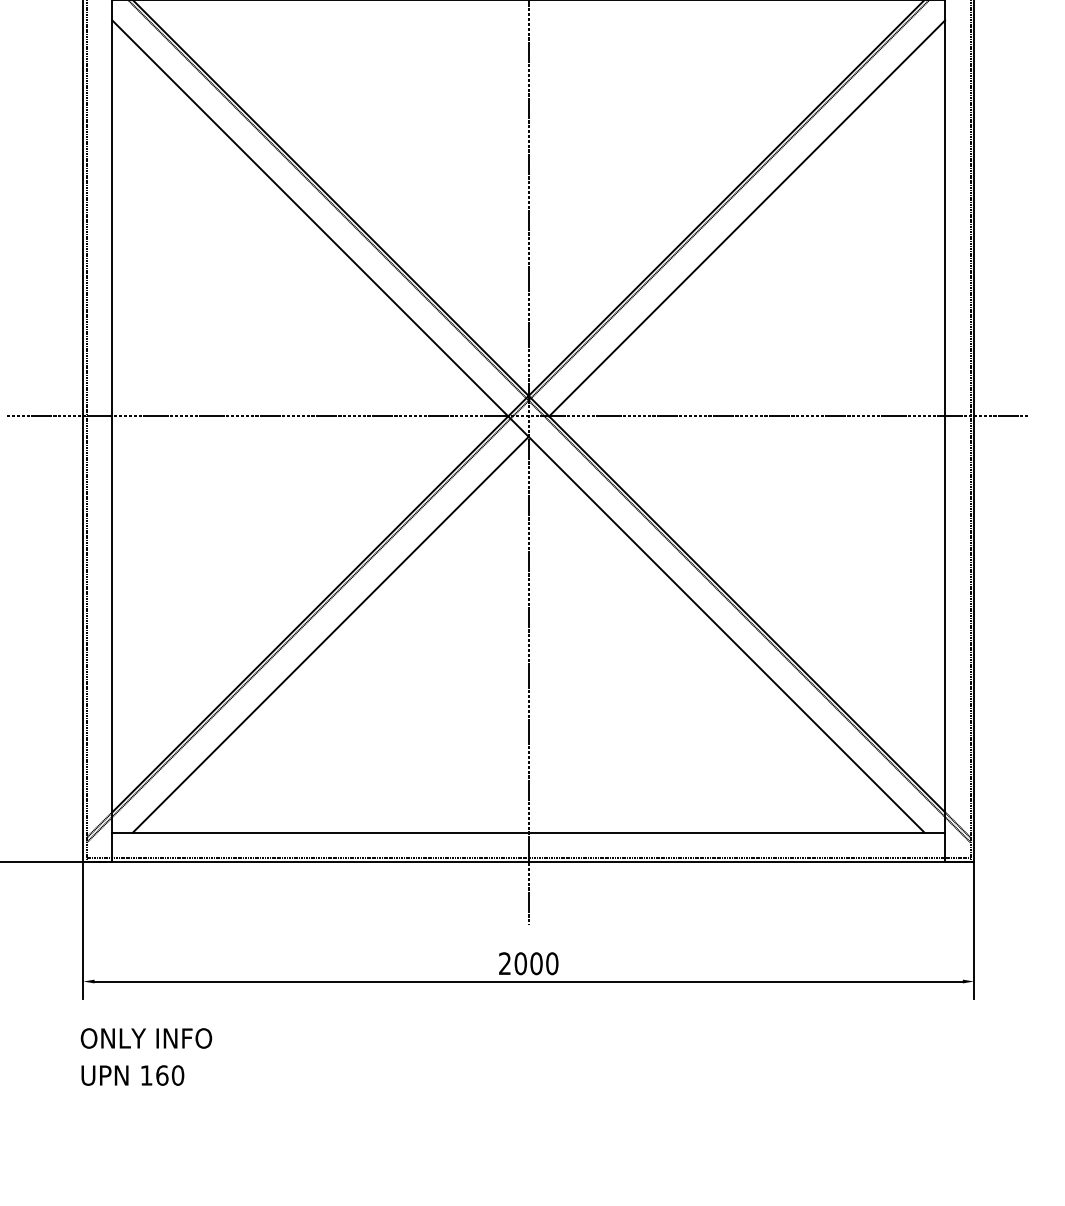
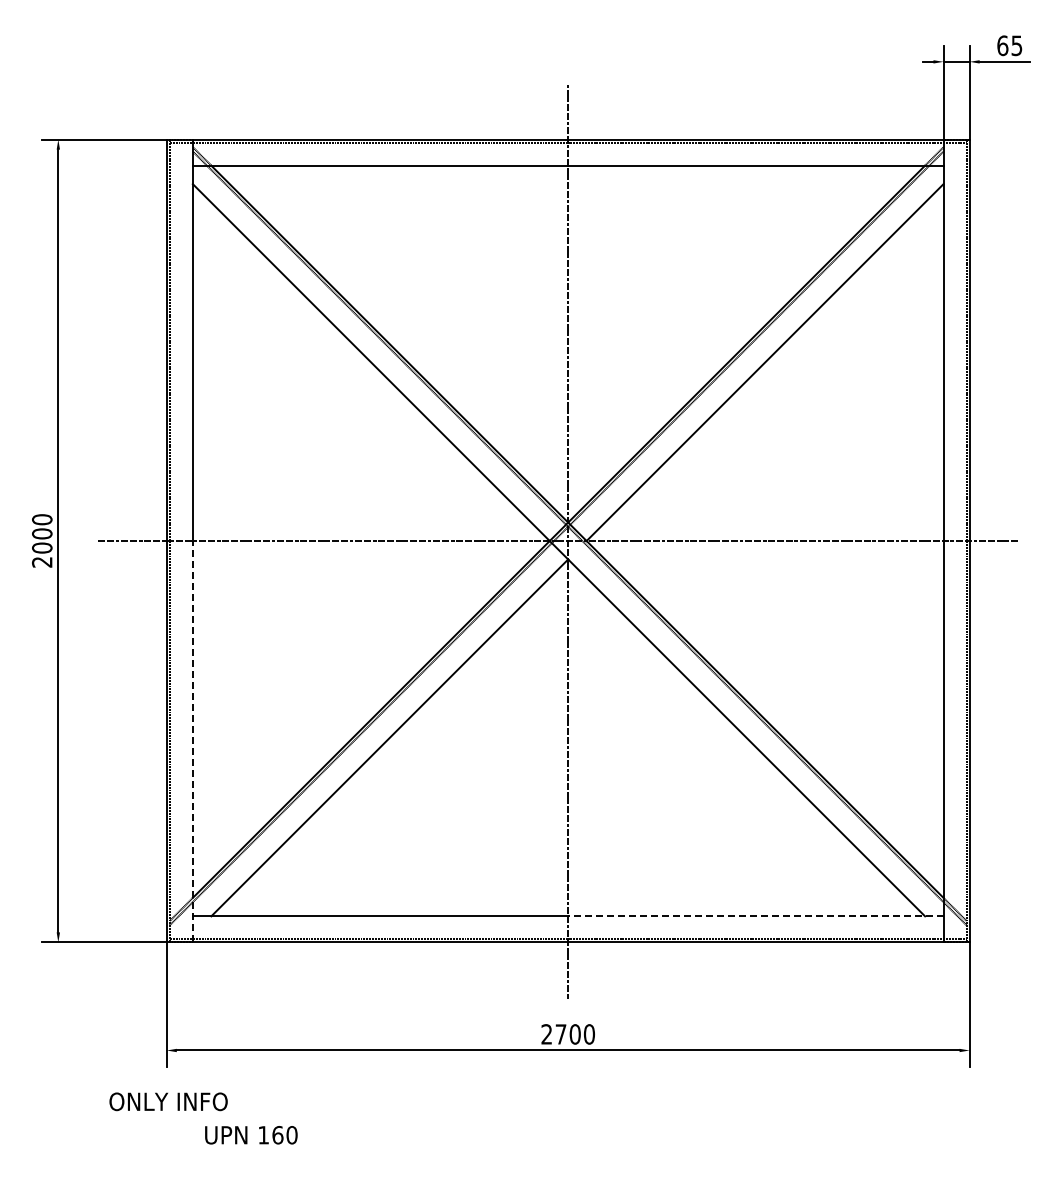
line: (111, 638) -> (192, 741), solid -> dashed
line: (736, 832) -> (755, 916), solid -> dashed
text: (520, 963) -> (560, 1034), 2000 -> 2700
text: (146, 1038) -> (168, 1101), moved
text: (133, 1075) -> (251, 1135), moved

